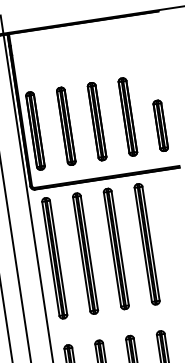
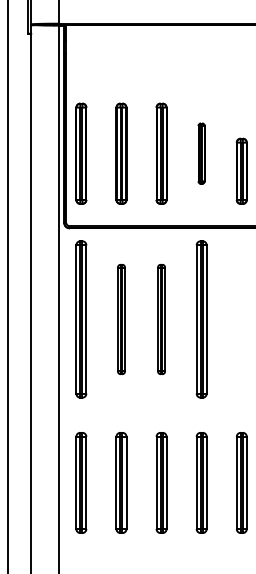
part: (127, 116) -> (201, 153), size x0.6
part: (116, 249) -> (161, 319), size x0.7
part: (85, 253) -> (121, 319), size x0.7

